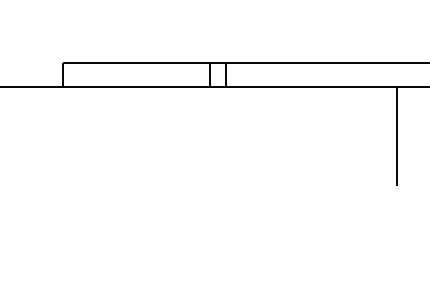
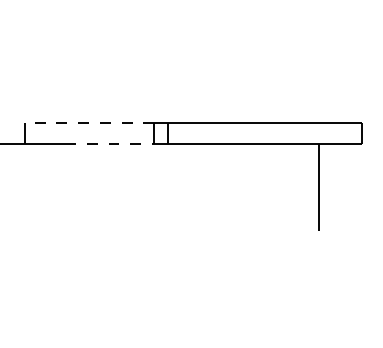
line: (135, 63) -> (89, 122), solid -> dashed
line: (158, 86) -> (109, 143), solid -> dashed

